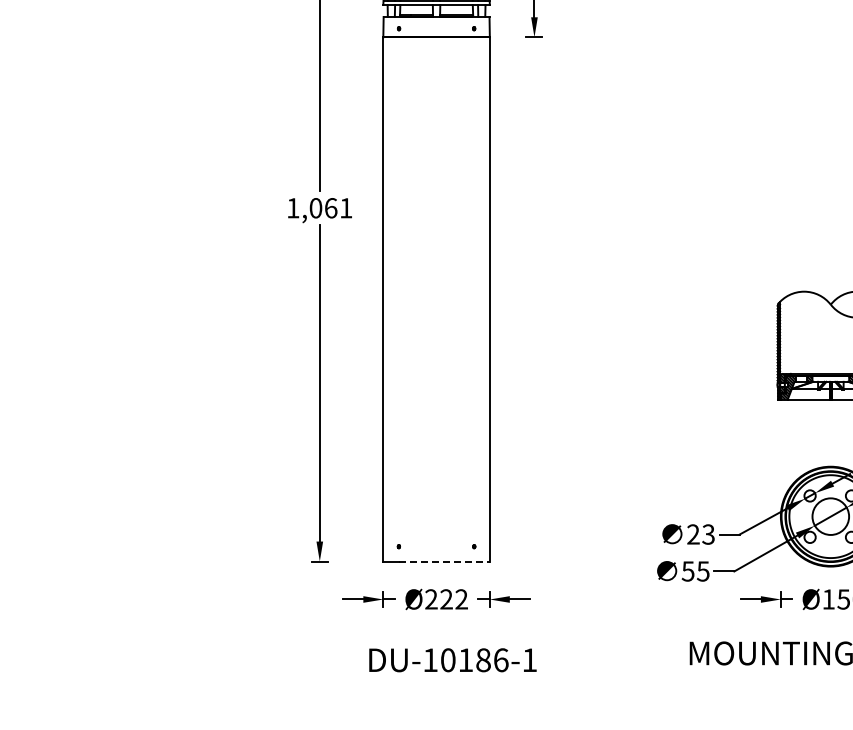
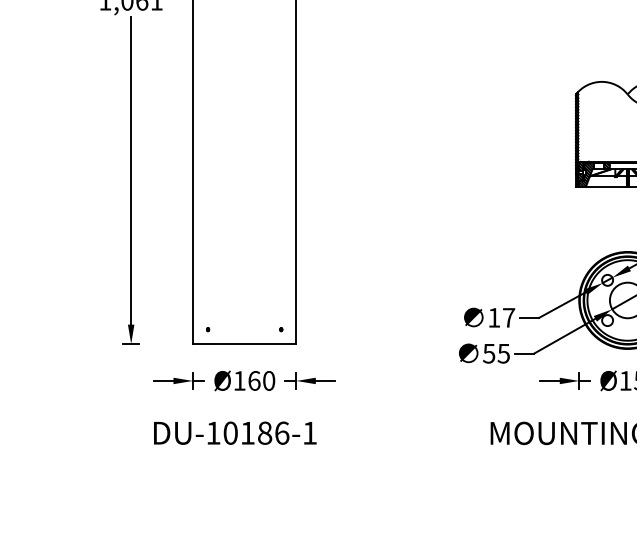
text: (700, 534) -> (501, 317), 23 -> 17
line: (444, 561) -> (252, 344), dashed -> solid
text: (446, 599) -> (254, 380), Ø222 -> Ø160
text: (452, 660) -> (234, 433), moved

